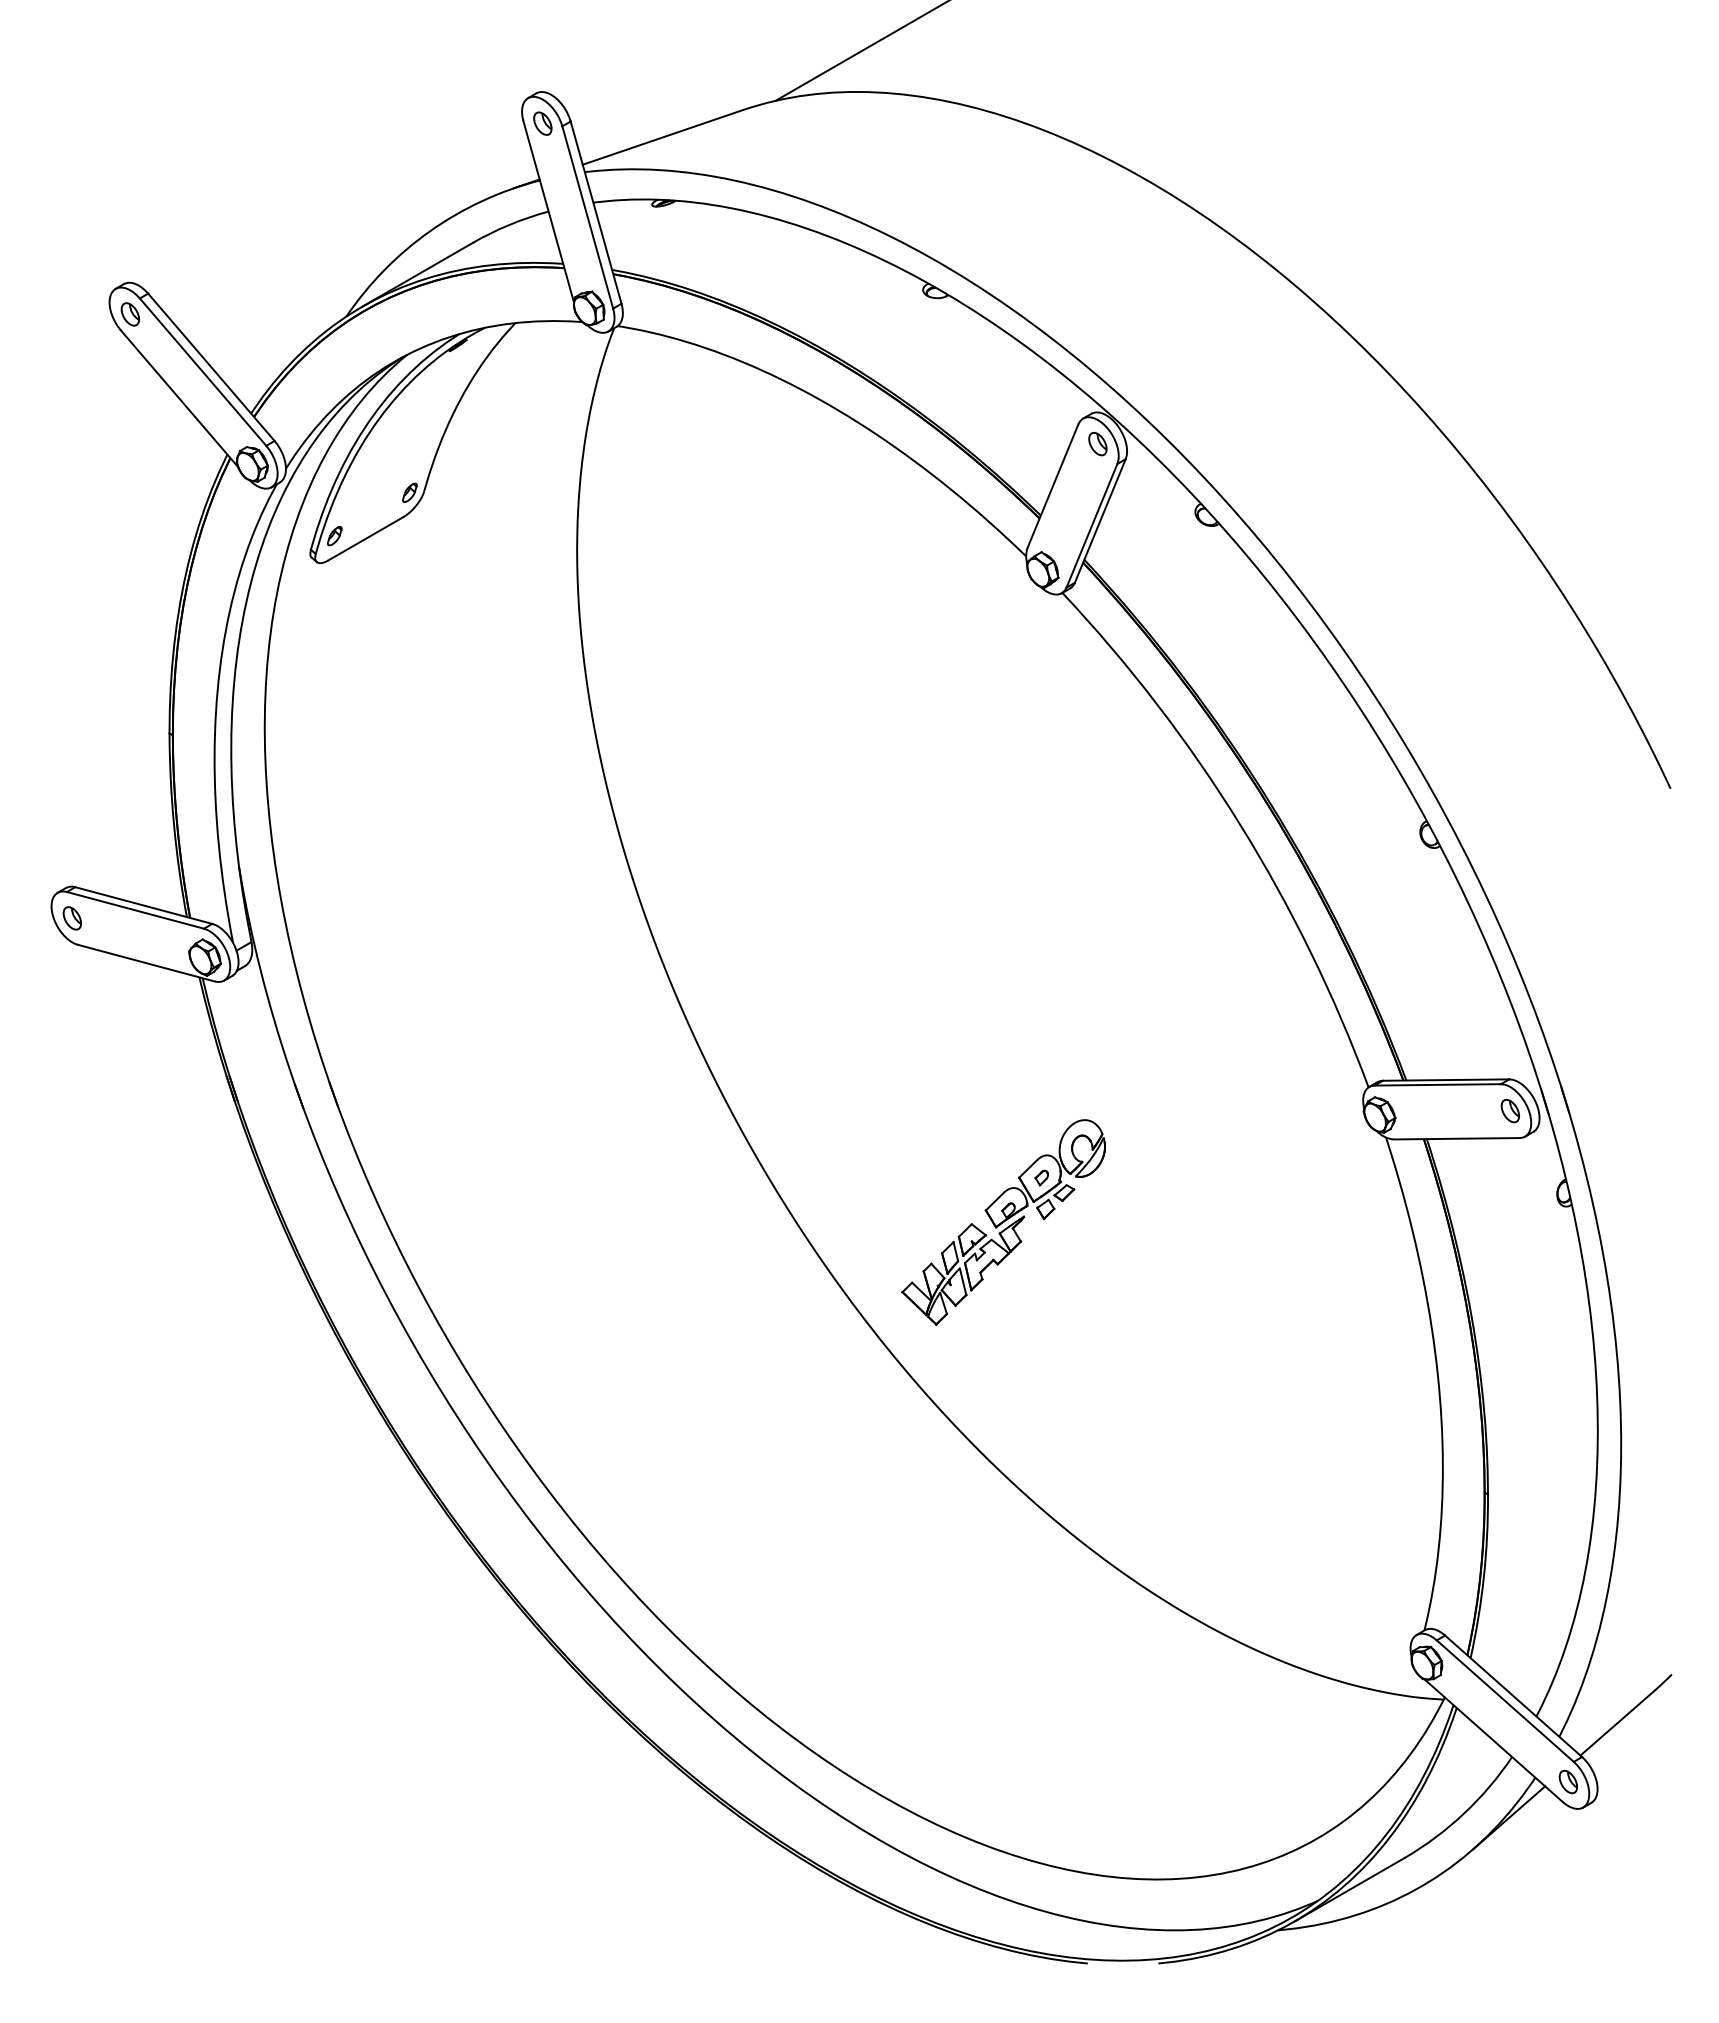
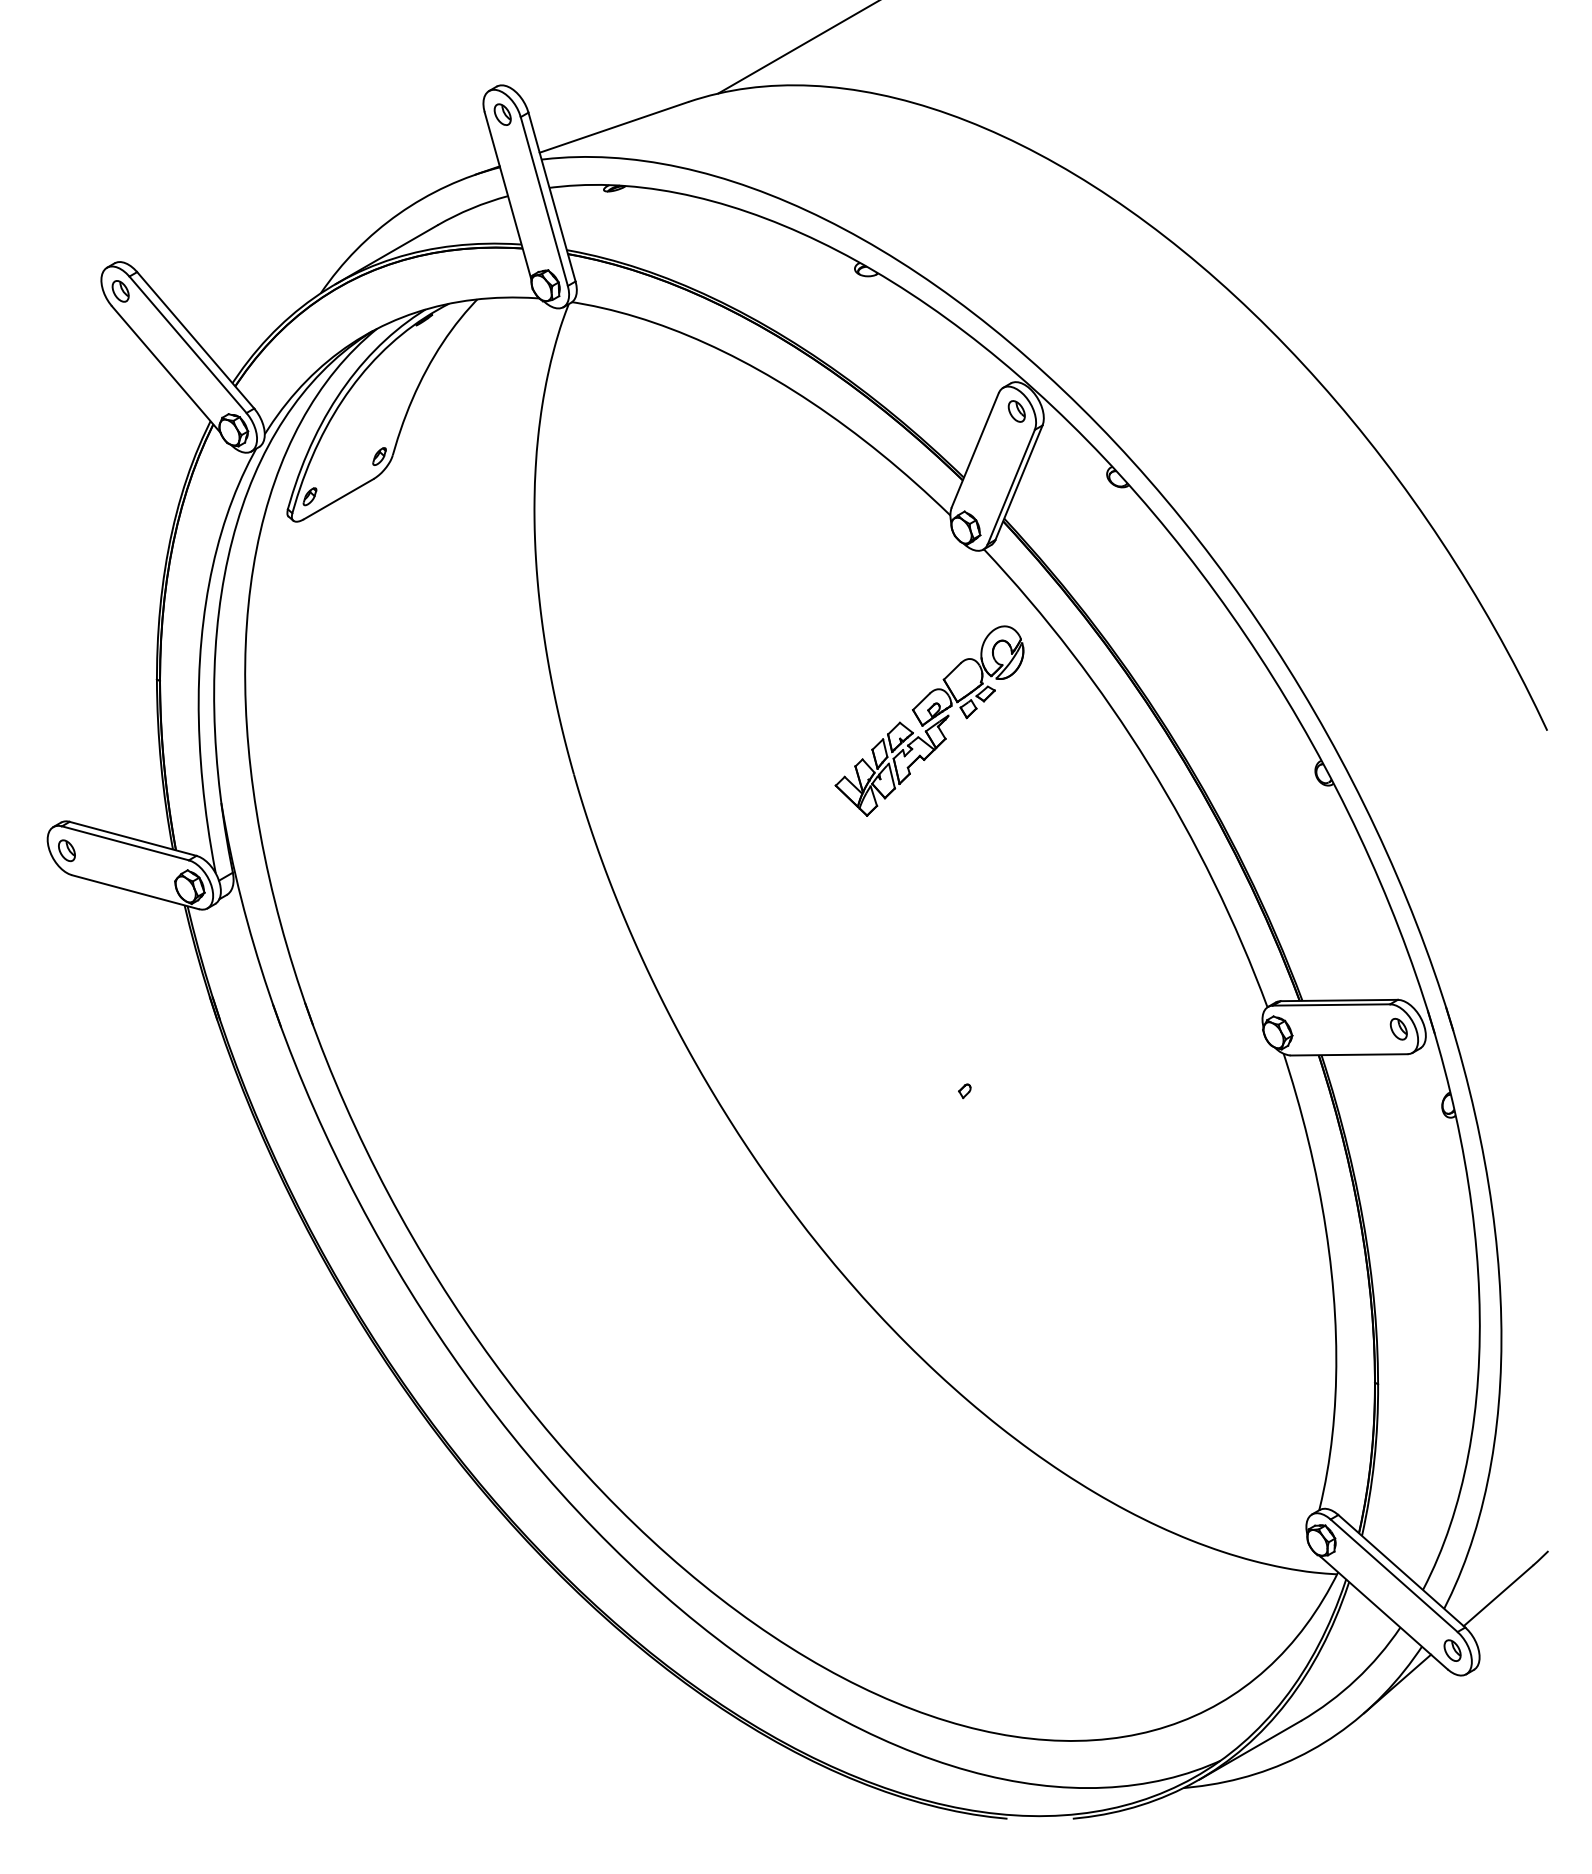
part: (1003, 1222) -> (929, 721), moved

